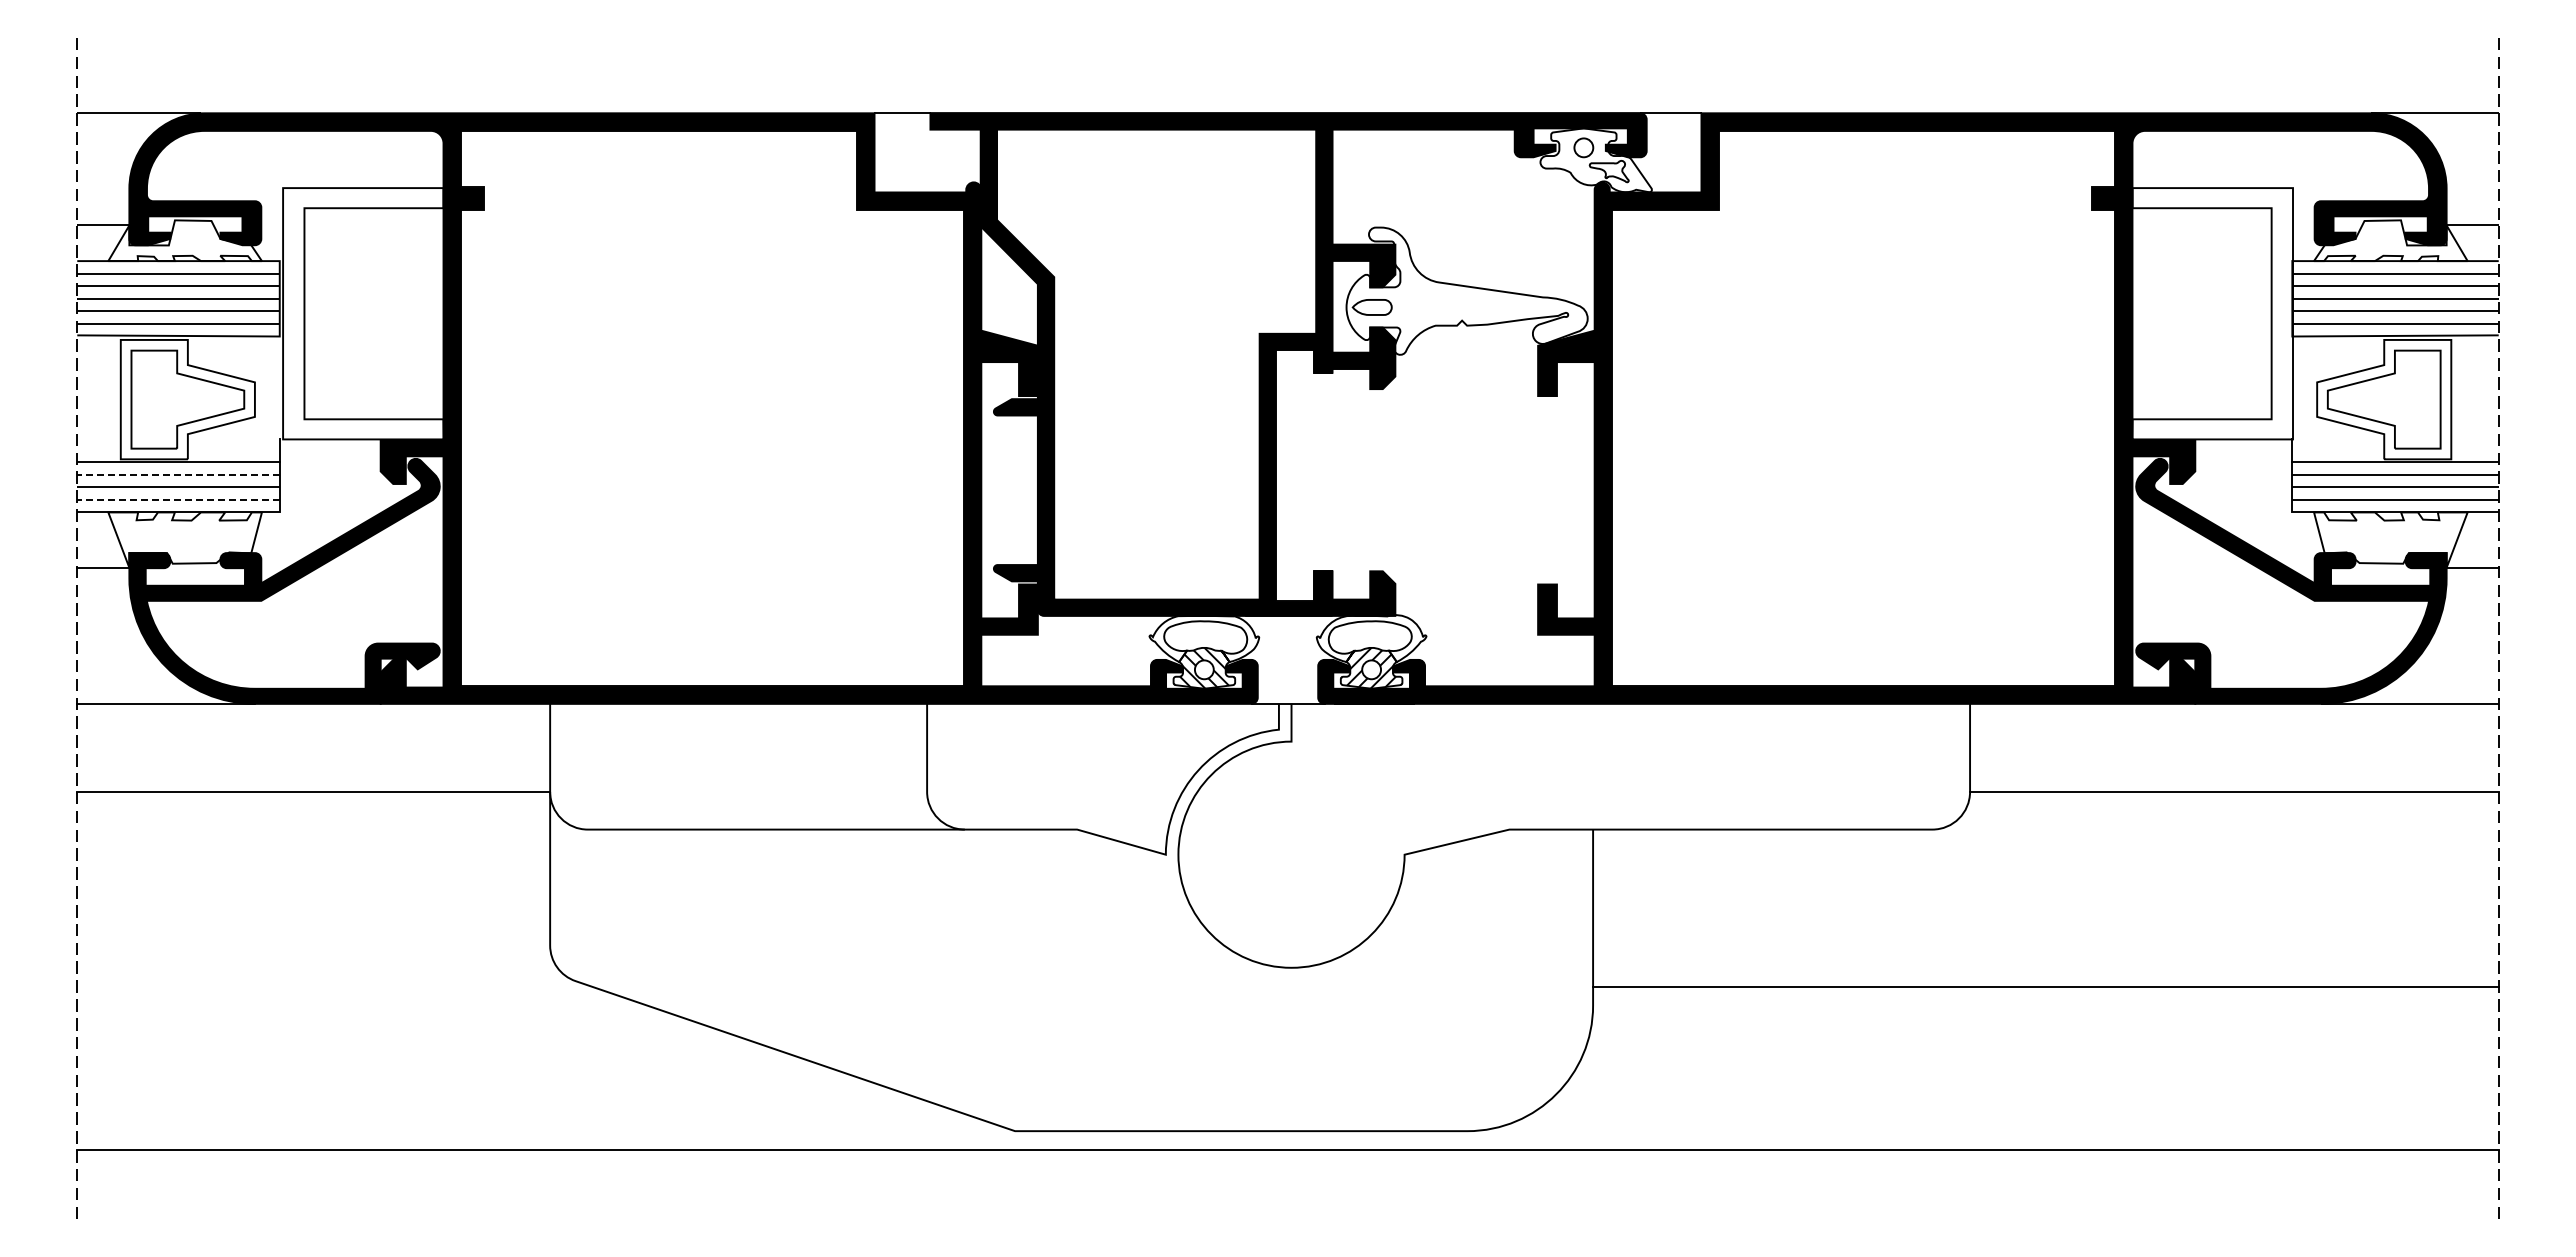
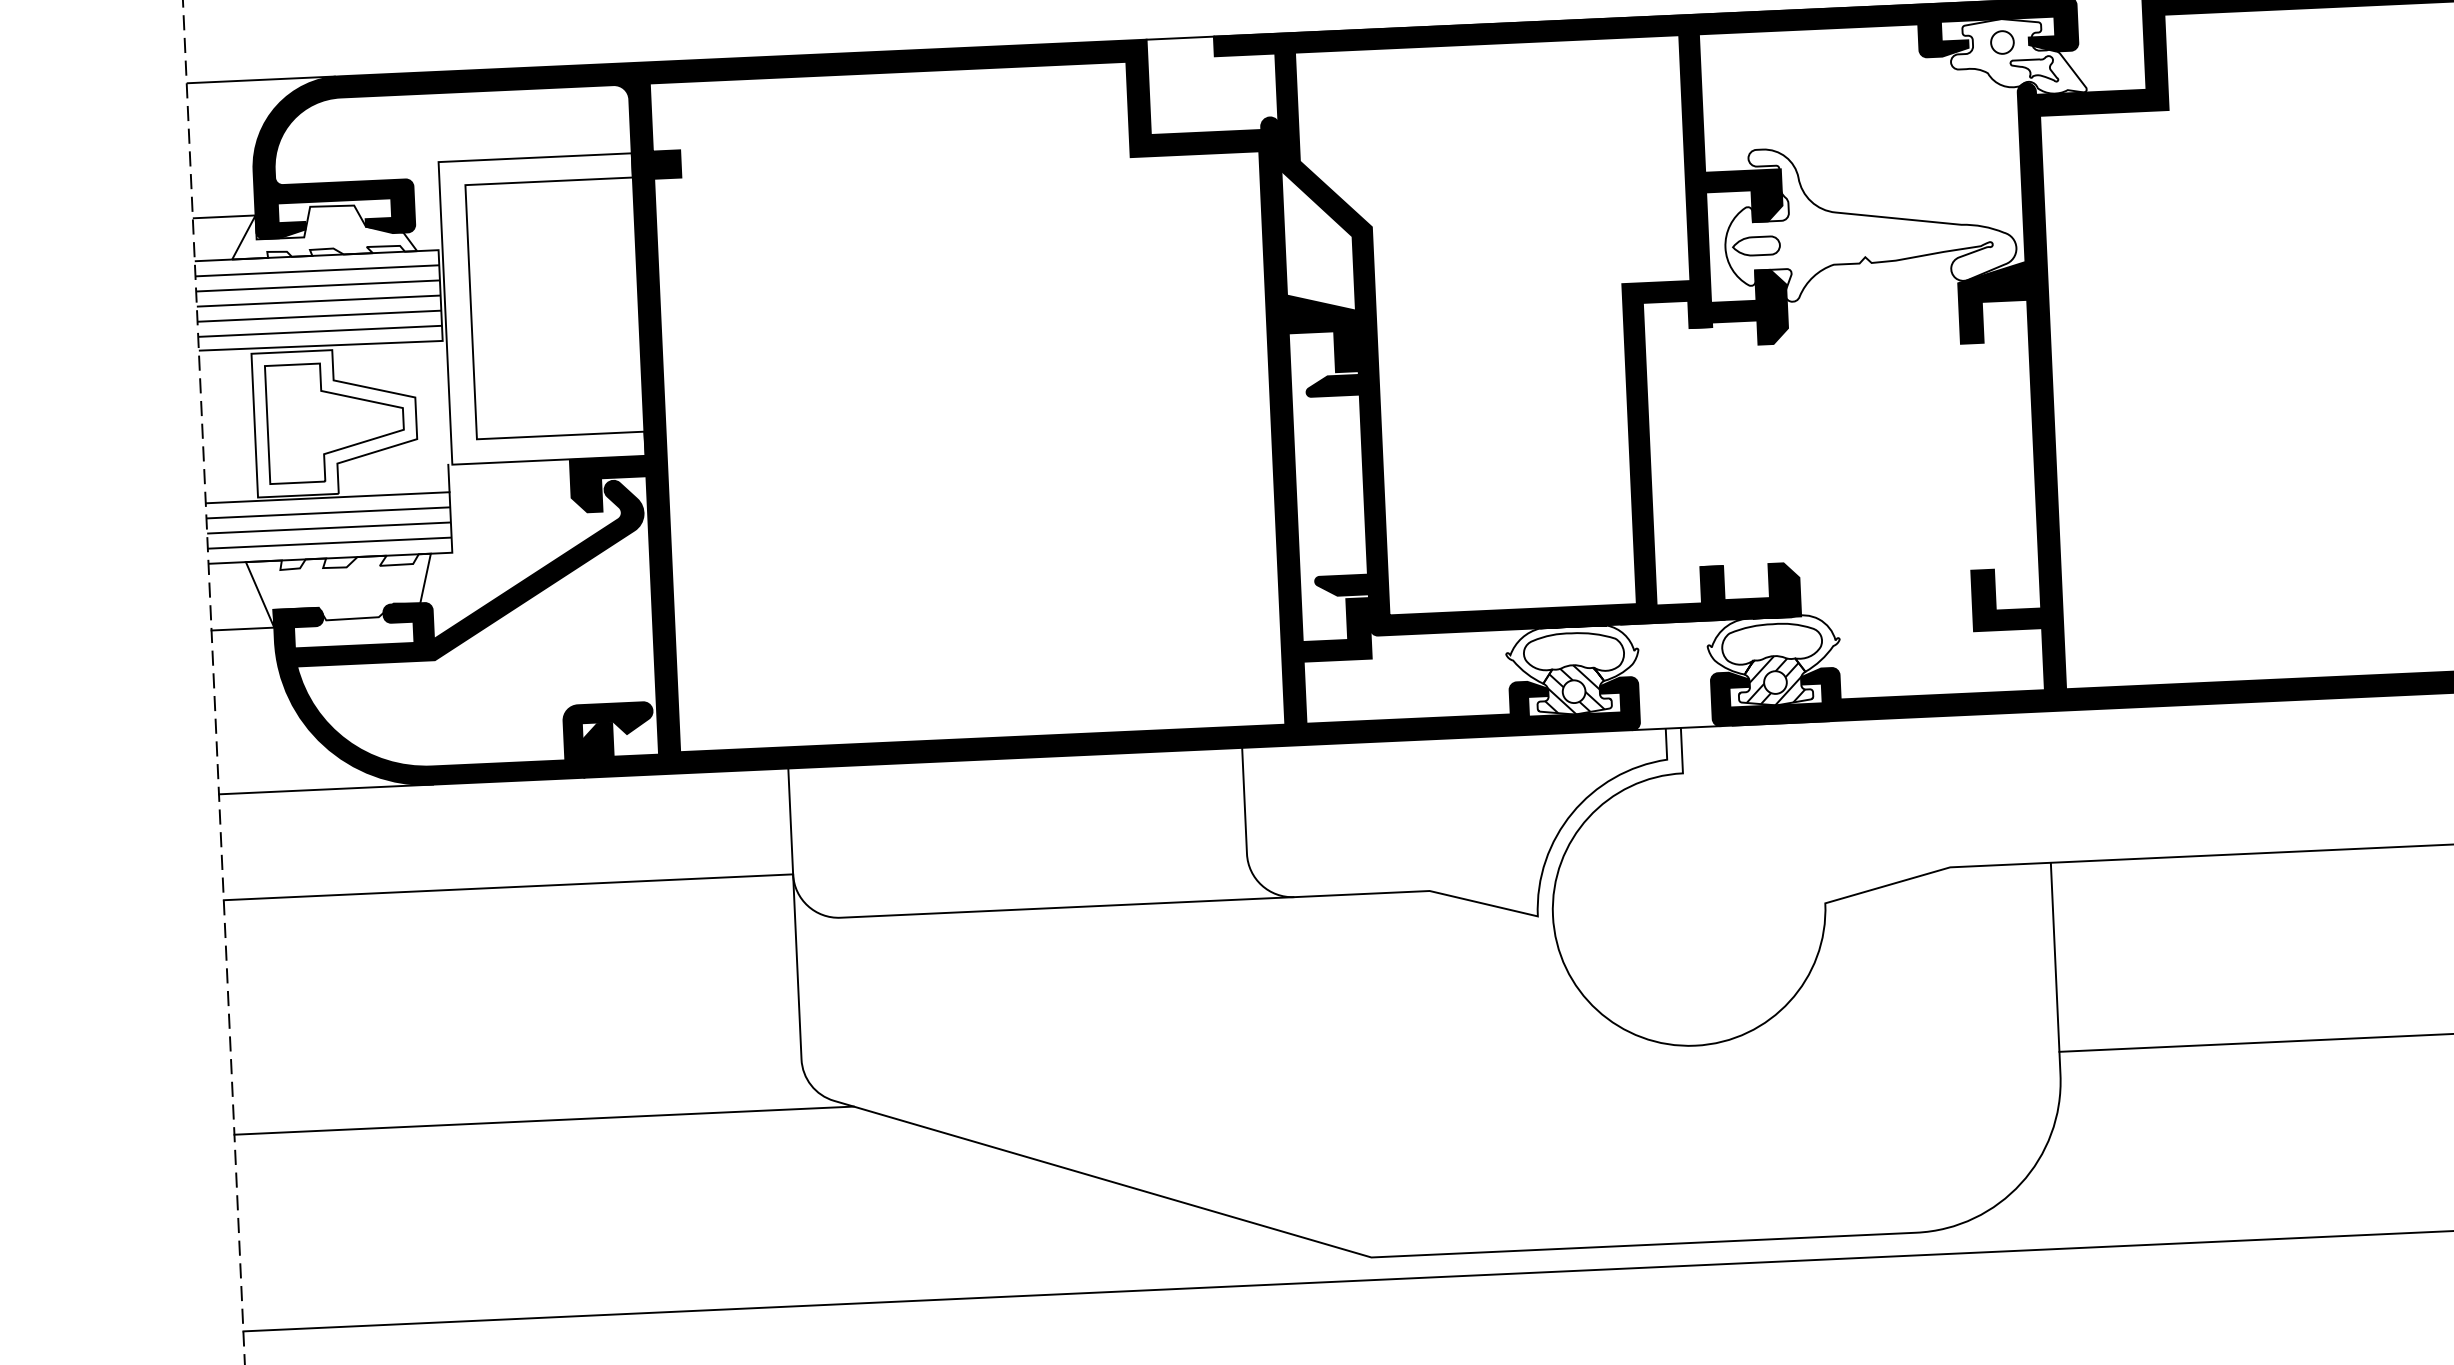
line: (178, 474) -> (328, 512), dashed -> solid
line: (178, 499) -> (329, 542), dashed -> solid
line: (334, 986) -> (544, 1120), added

